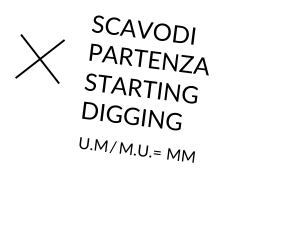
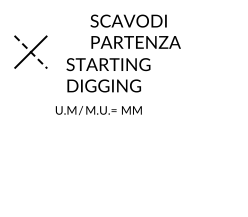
text: (150, 44) -> (135, 31), moved
line: (40, 59) -> (31, 52), solid -> dashed
text: (136, 150) -> (98, 110), moved

